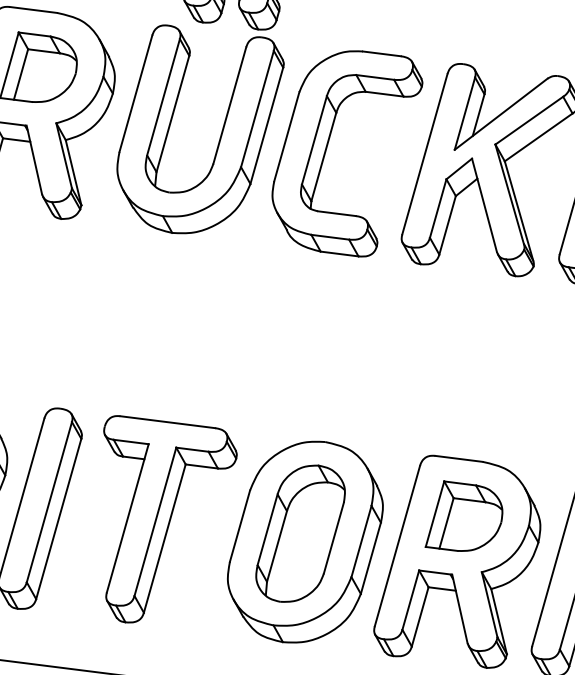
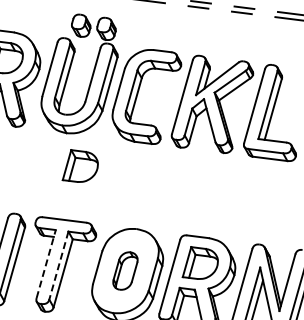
part: (200, 303) -> (79, 165), added
line: (128, 517) -> (46, 263), solid -> dashed
line: (154, 523) -> (58, 266), solid -> dashed
part: (300, 532) -> (125, 270), size x0.6

